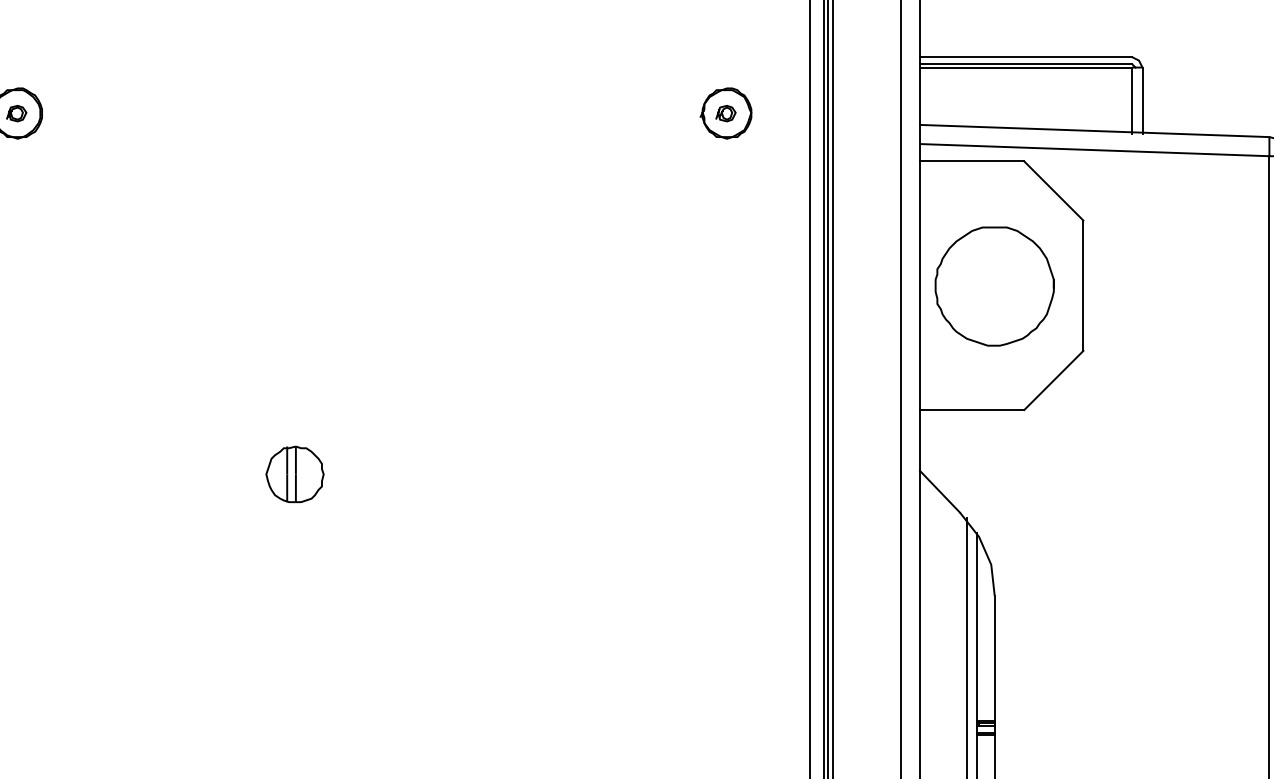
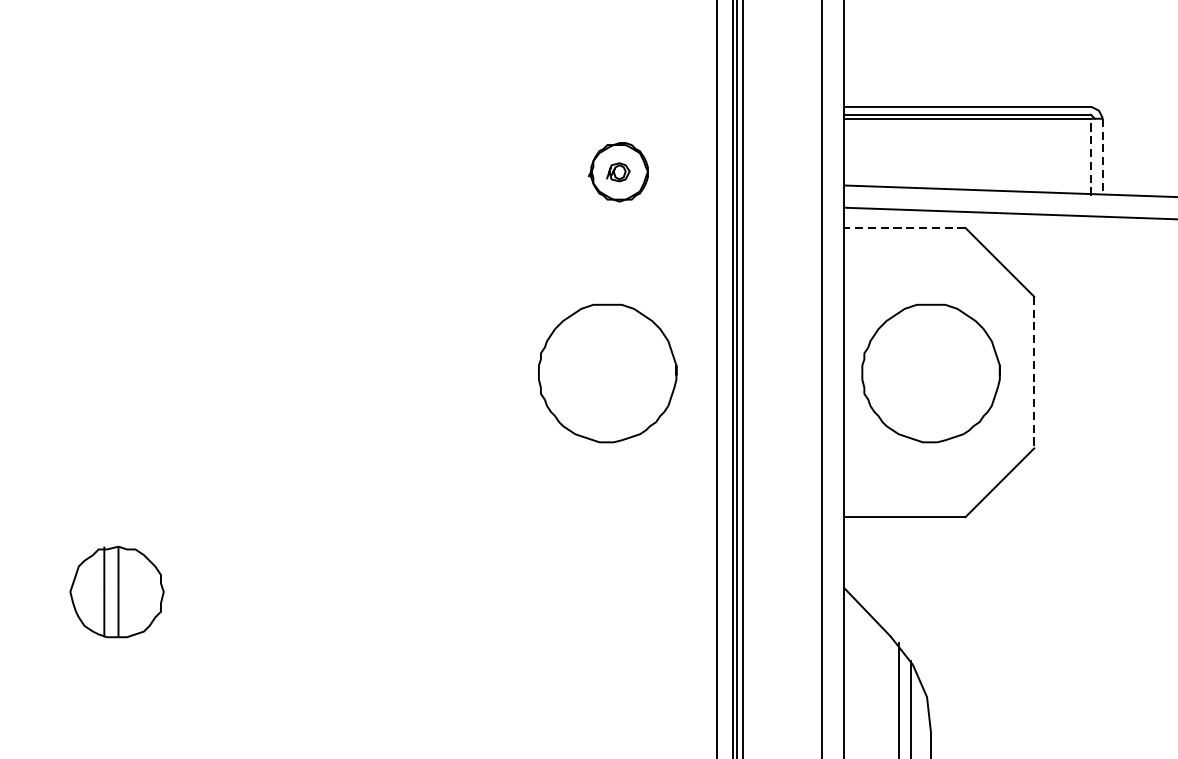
line: (1132, 100) -> (1091, 157), solid -> dashed
line: (1142, 101) -> (1103, 158), solid -> dashed
line: (971, 161) -> (904, 228), solid -> dashed
line: (1083, 286) -> (1034, 373), solid -> dashed
curve: (672, 322) -> (556, 415), added
part: (294, 474) -> (116, 592), size x1.4

